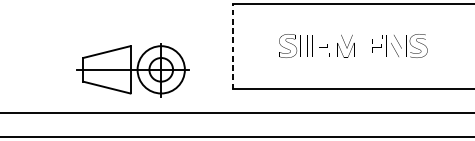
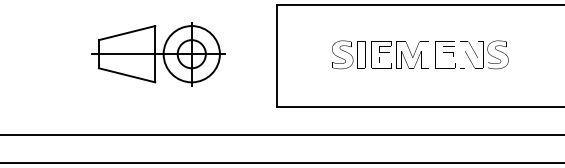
line: (233, 46) -> (277, 55), dashed -> solid
part: (133, 70) -> (158, 54), moved

